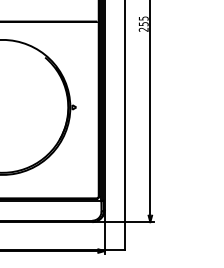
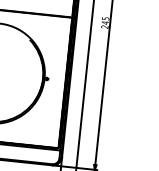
text: (143, 23) -> (105, 22), 255 -> 245

